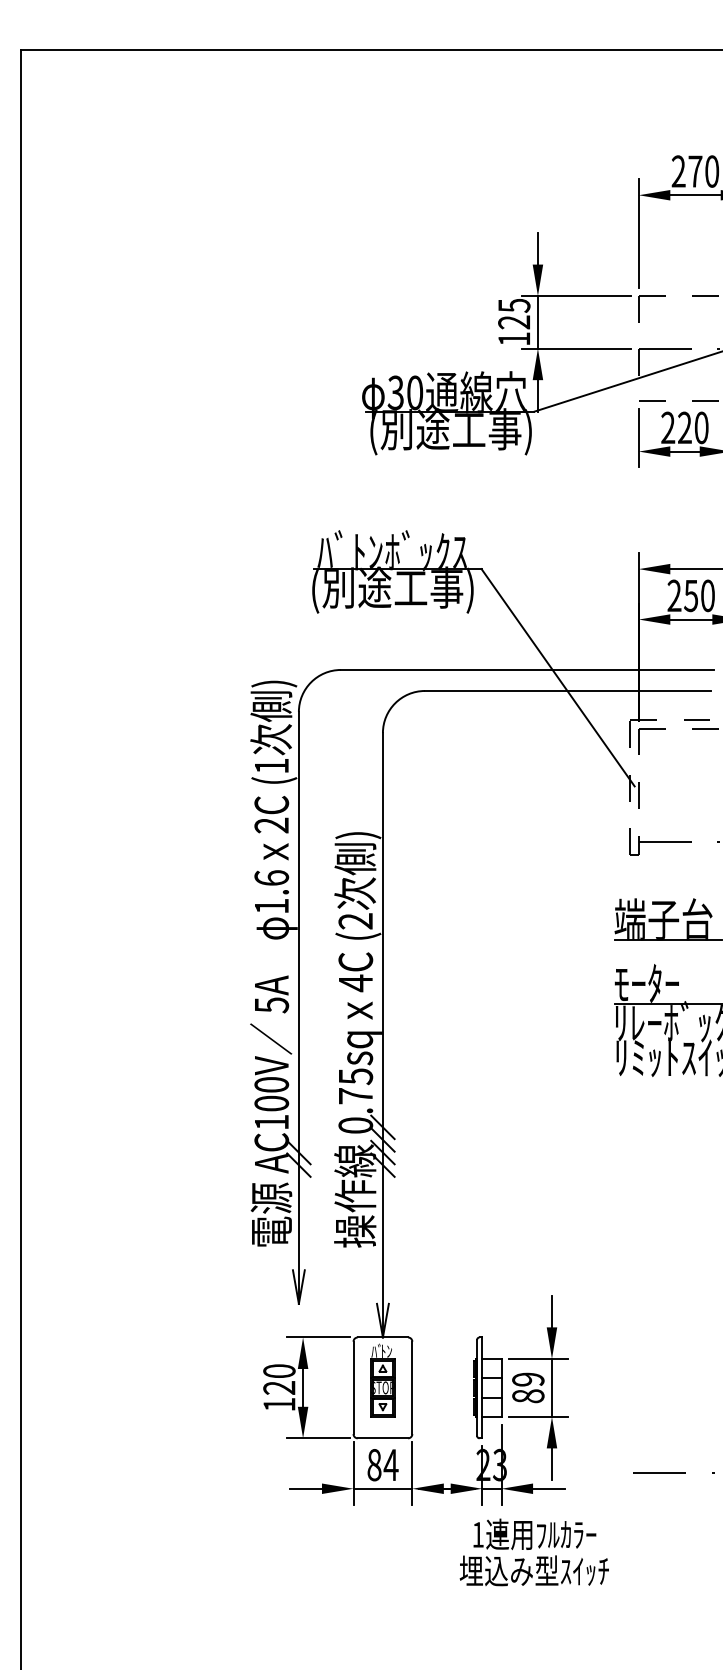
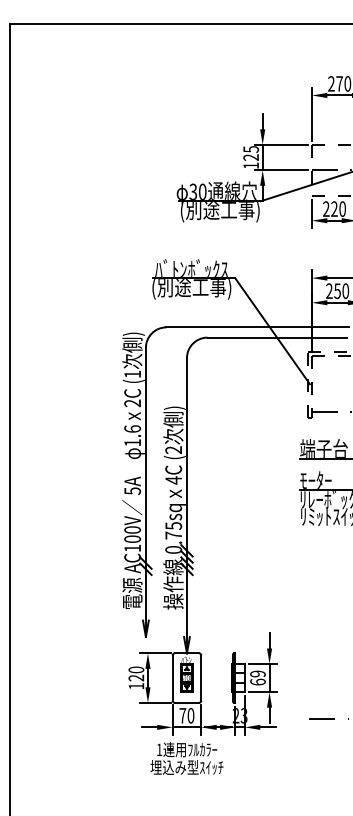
text: (527, 1394) -> (257, 681), 89 -> 69
text: (381, 1464) -> (186, 715), 84 -> 70
text: (533, 1552) -> (186, 758), moved

